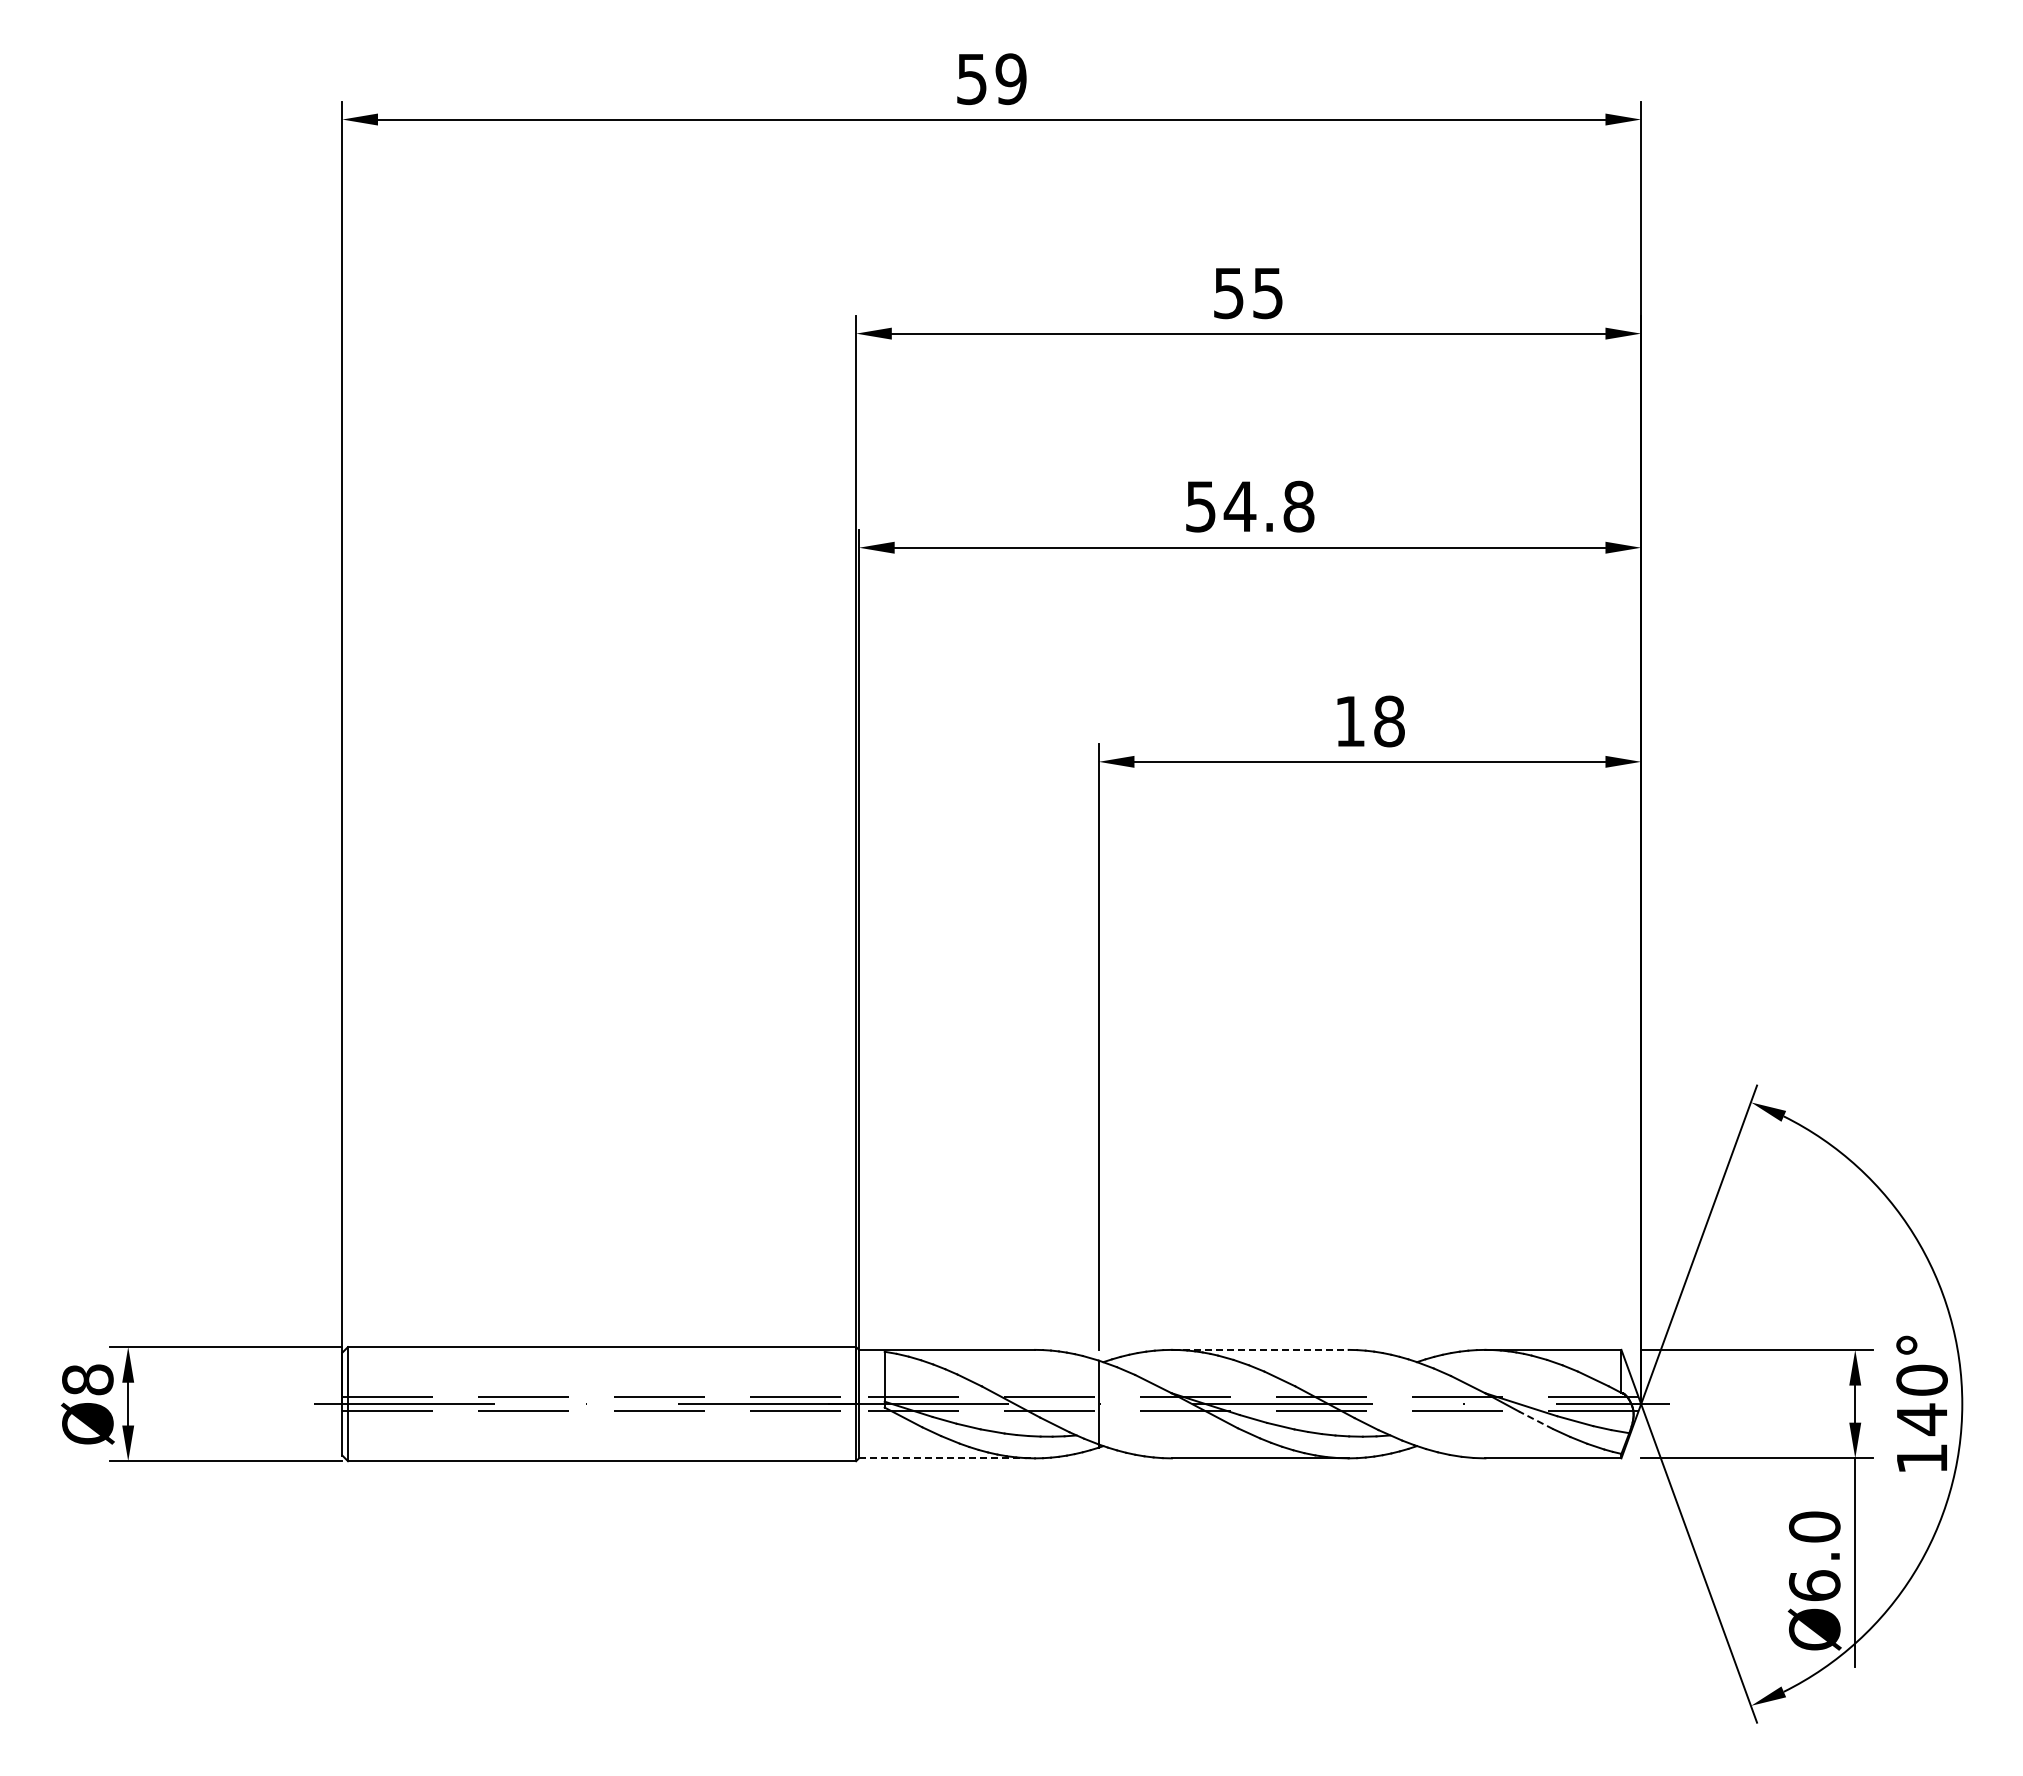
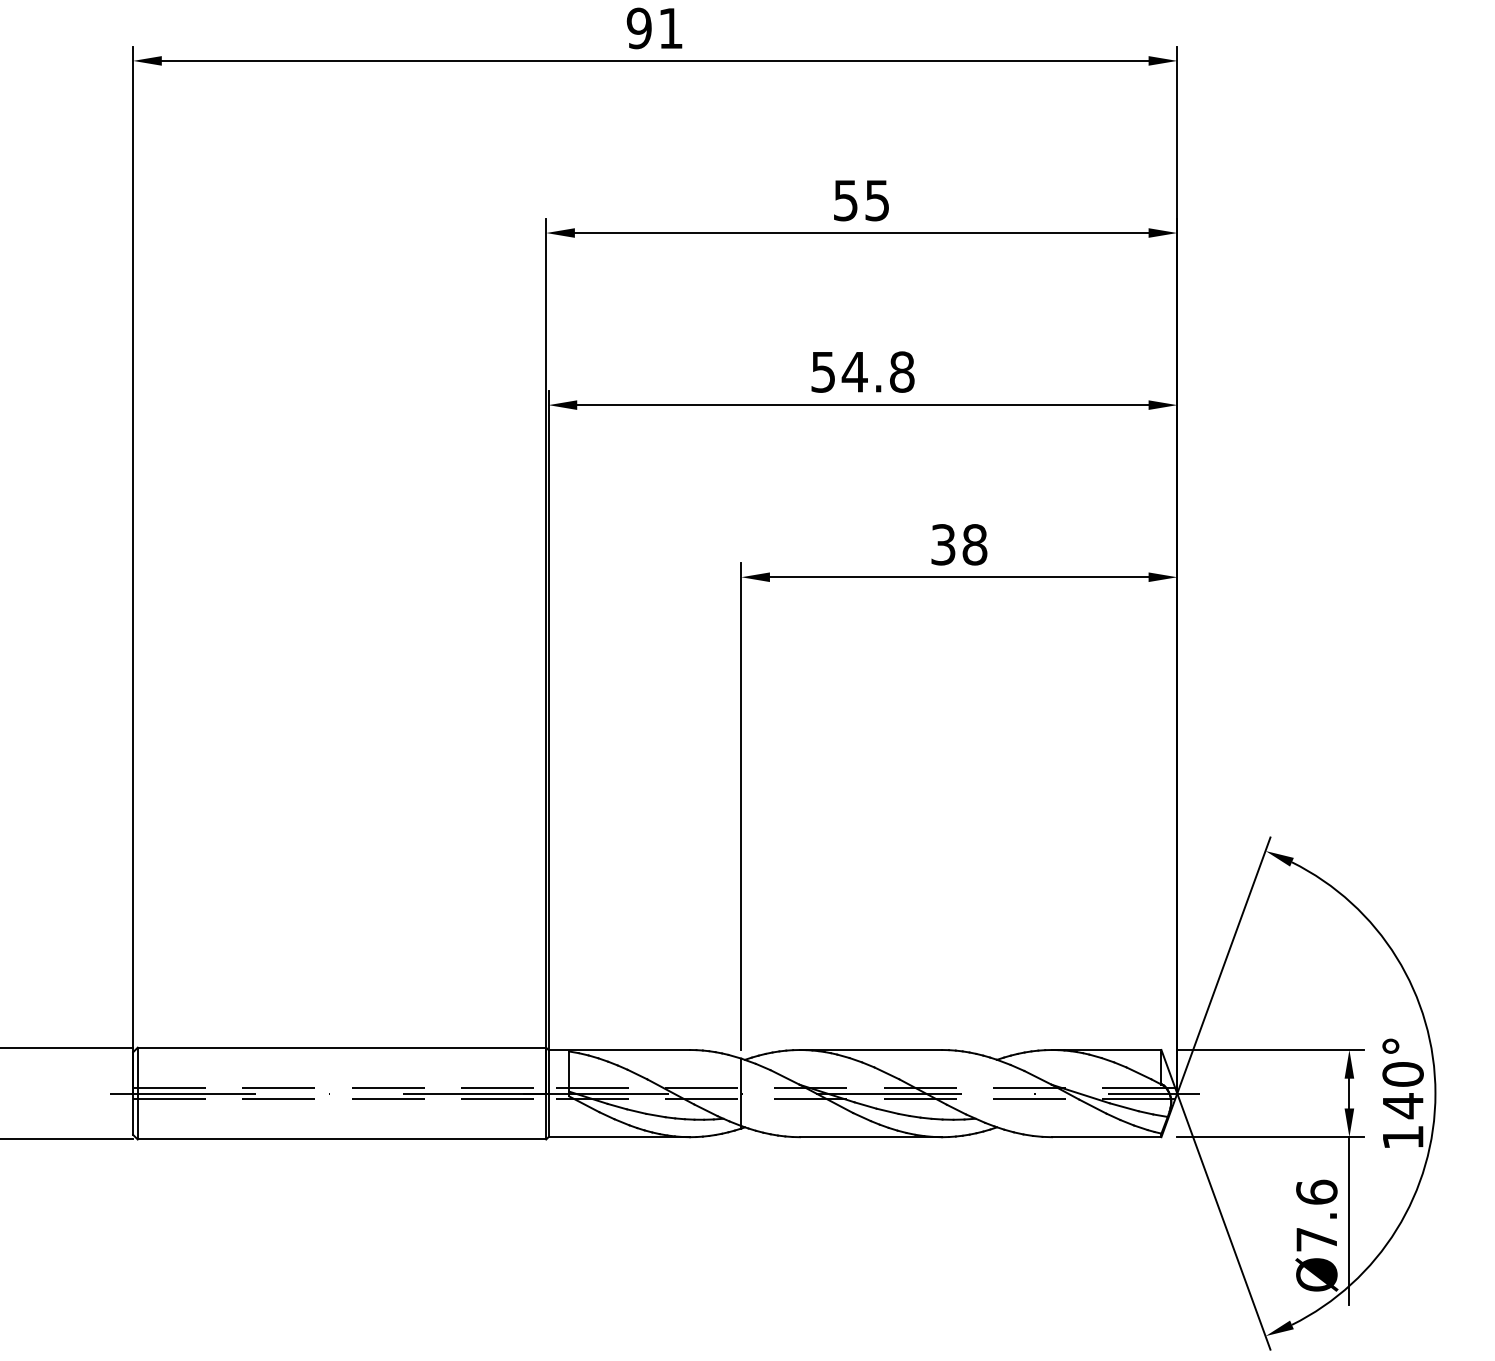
text: (991, 79) -> (655, 28), 59 -> 91
text: (1349, 721) -> (942, 544), 18 -> 38
line: (1260, 1349) -> (871, 1049), dashed -> solid
line: (1535, 1420) -> (1092, 1106), dashed -> solid
line: (947, 1458) -> (619, 1137), dashed -> solid
text: (1814, 1556) -> (1316, 1216), Ø6.0 -> Ø7.6

